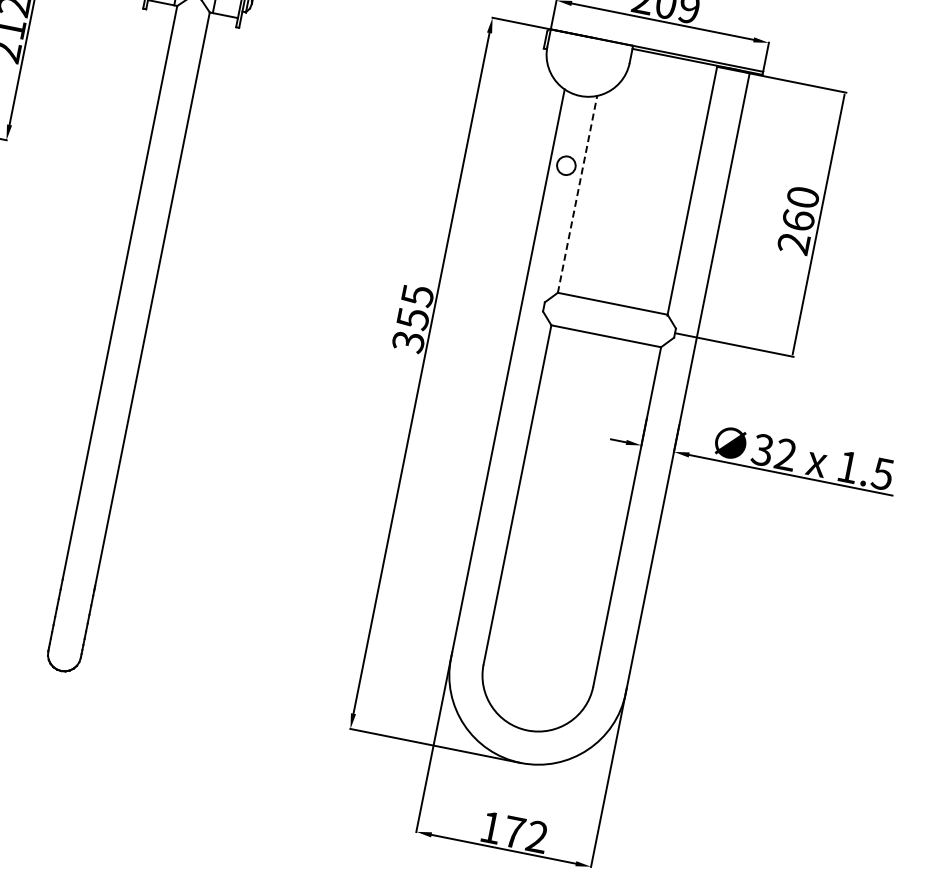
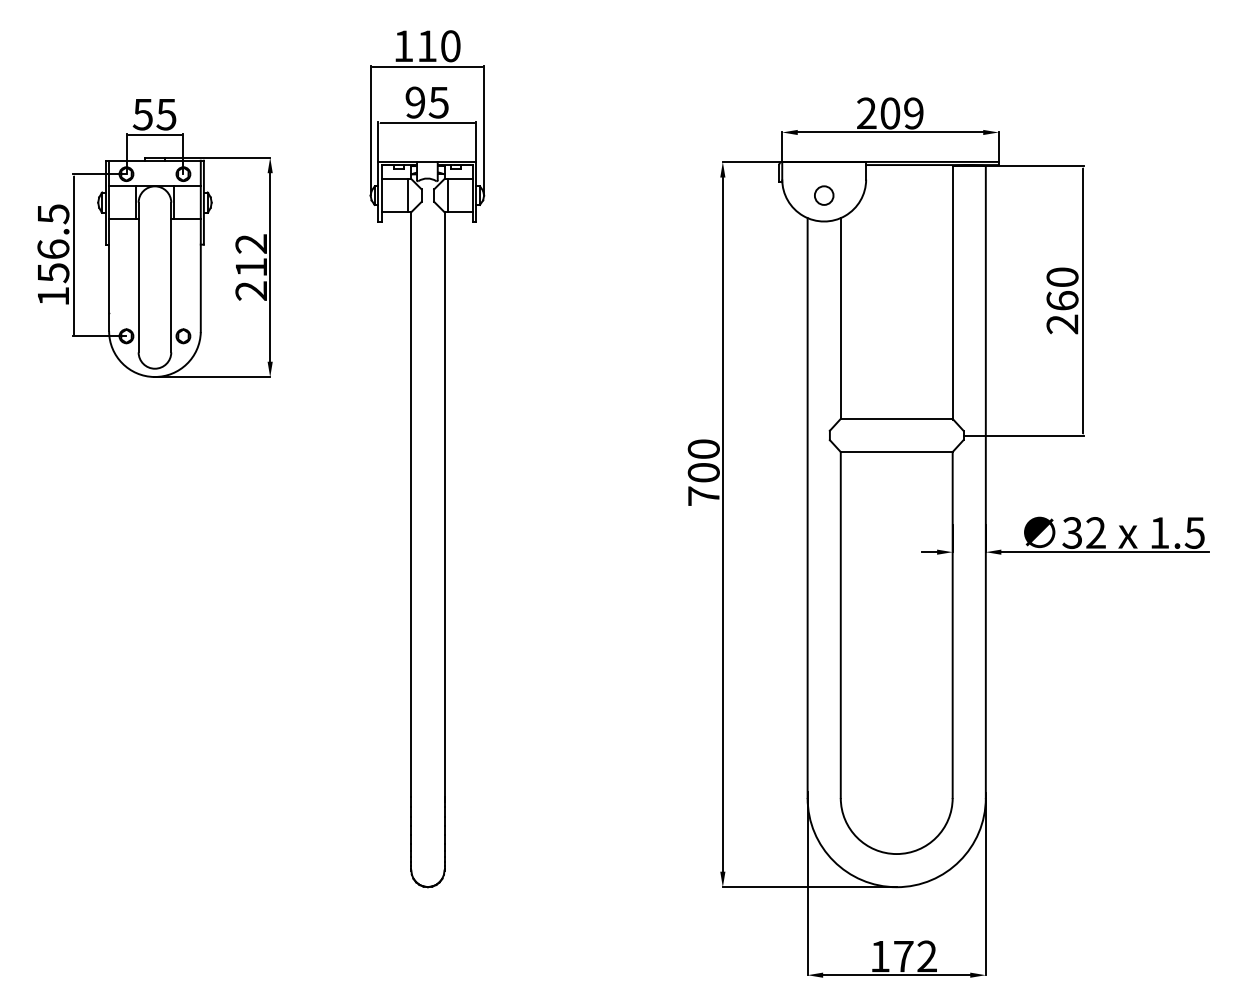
circle: (566, 165) -> (824, 195), moved
line: (577, 194) -> (840, 318), dashed -> solid
text: (412, 318) -> (703, 472), 355 -> 700

